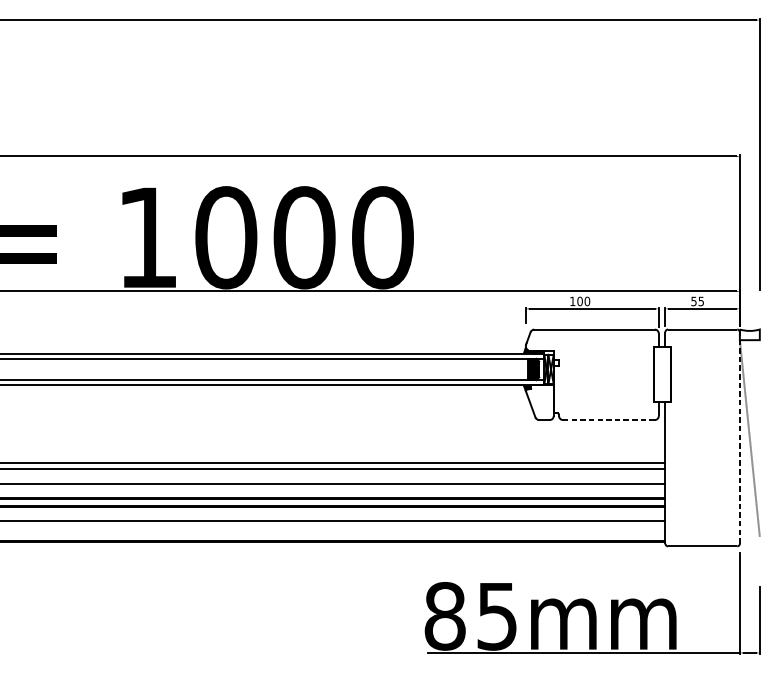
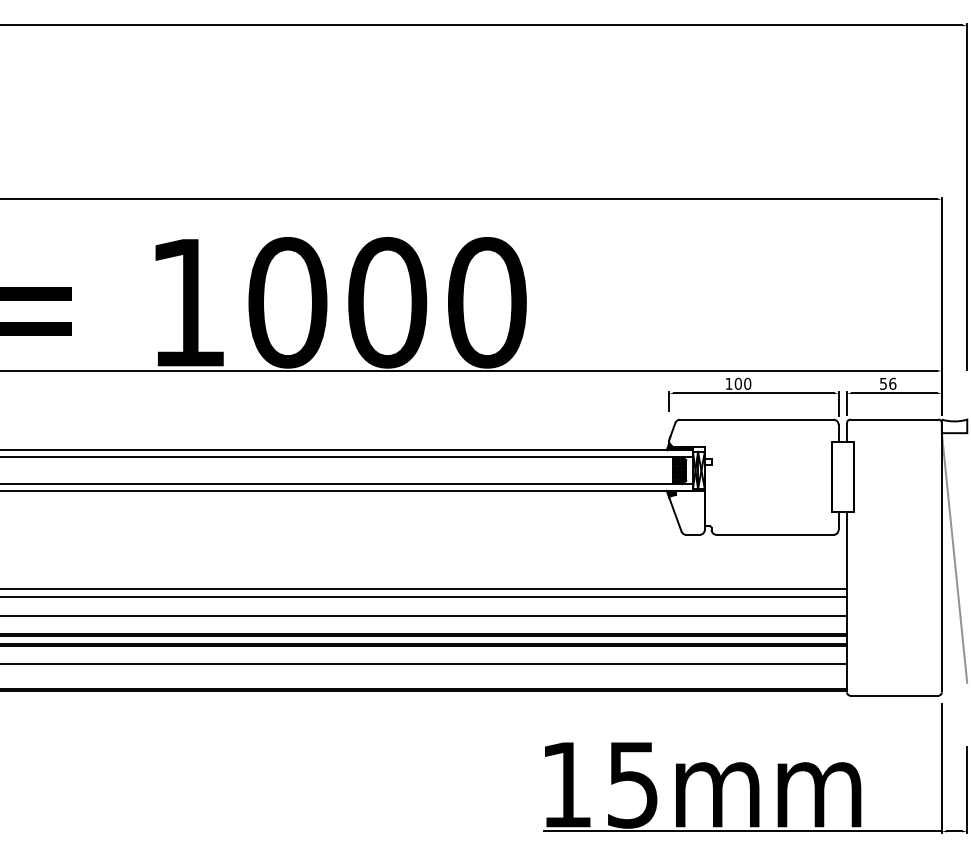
text: (701, 301) -> (892, 383), 55 -> 56
line: (608, 419) -> (774, 534), dashed -> solid
line: (739, 437) -> (941, 557), dashed -> solid
text: (445, 616) -> (566, 784), 85mm -> 15mm

